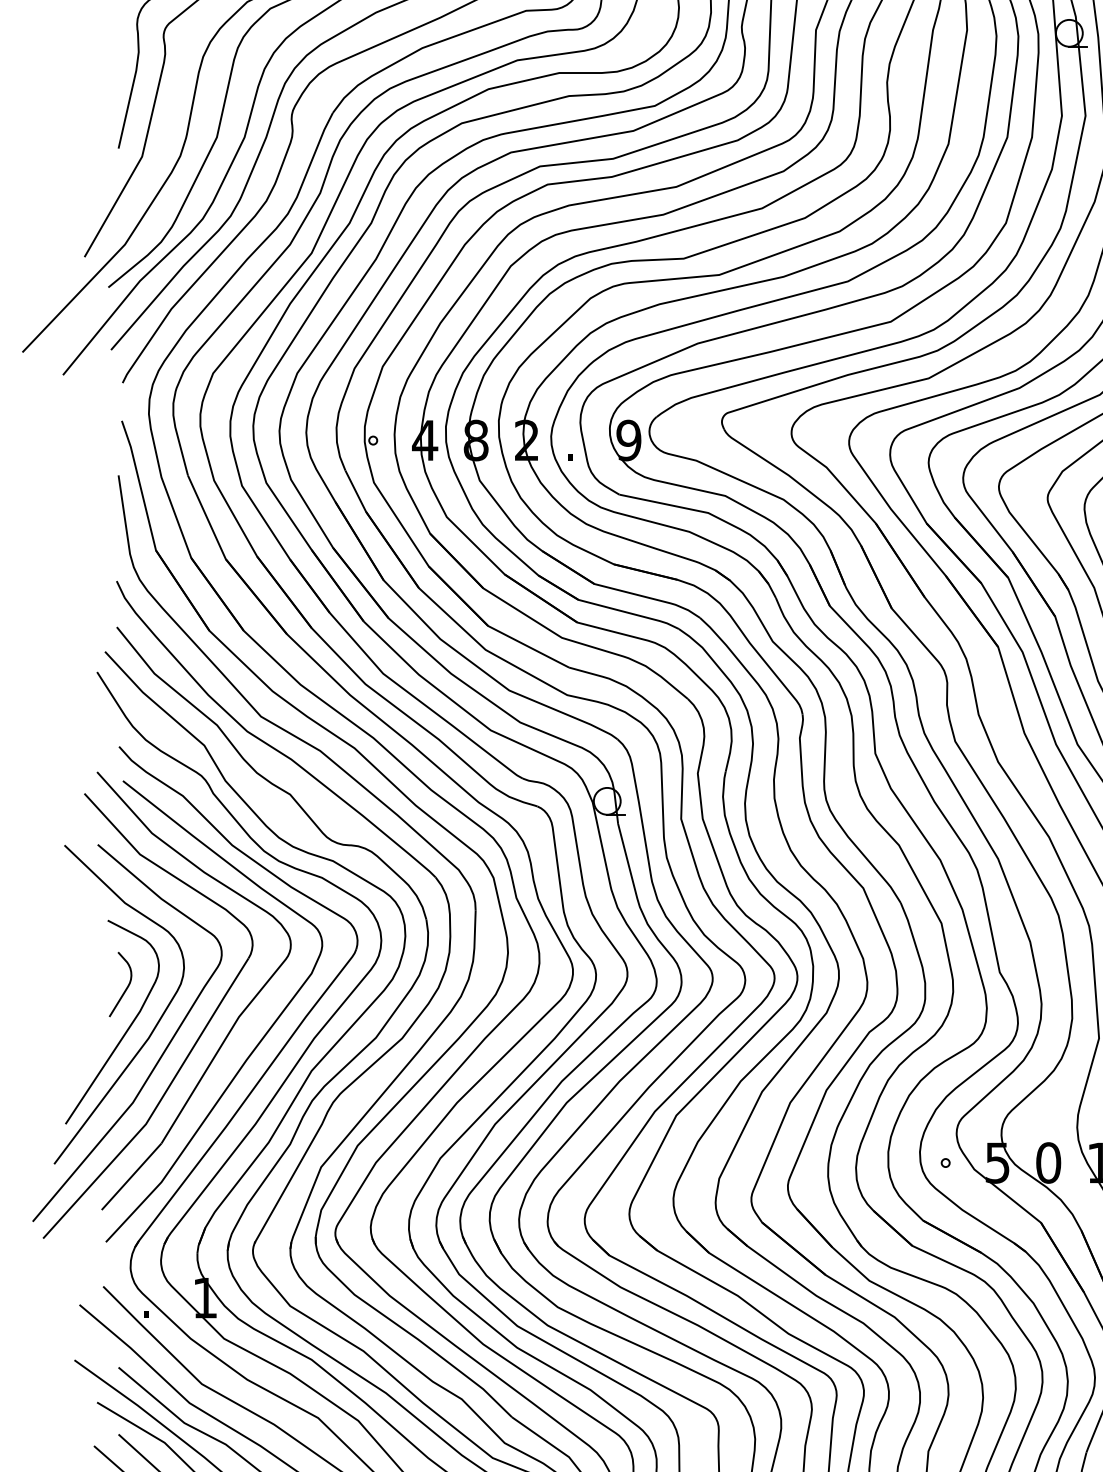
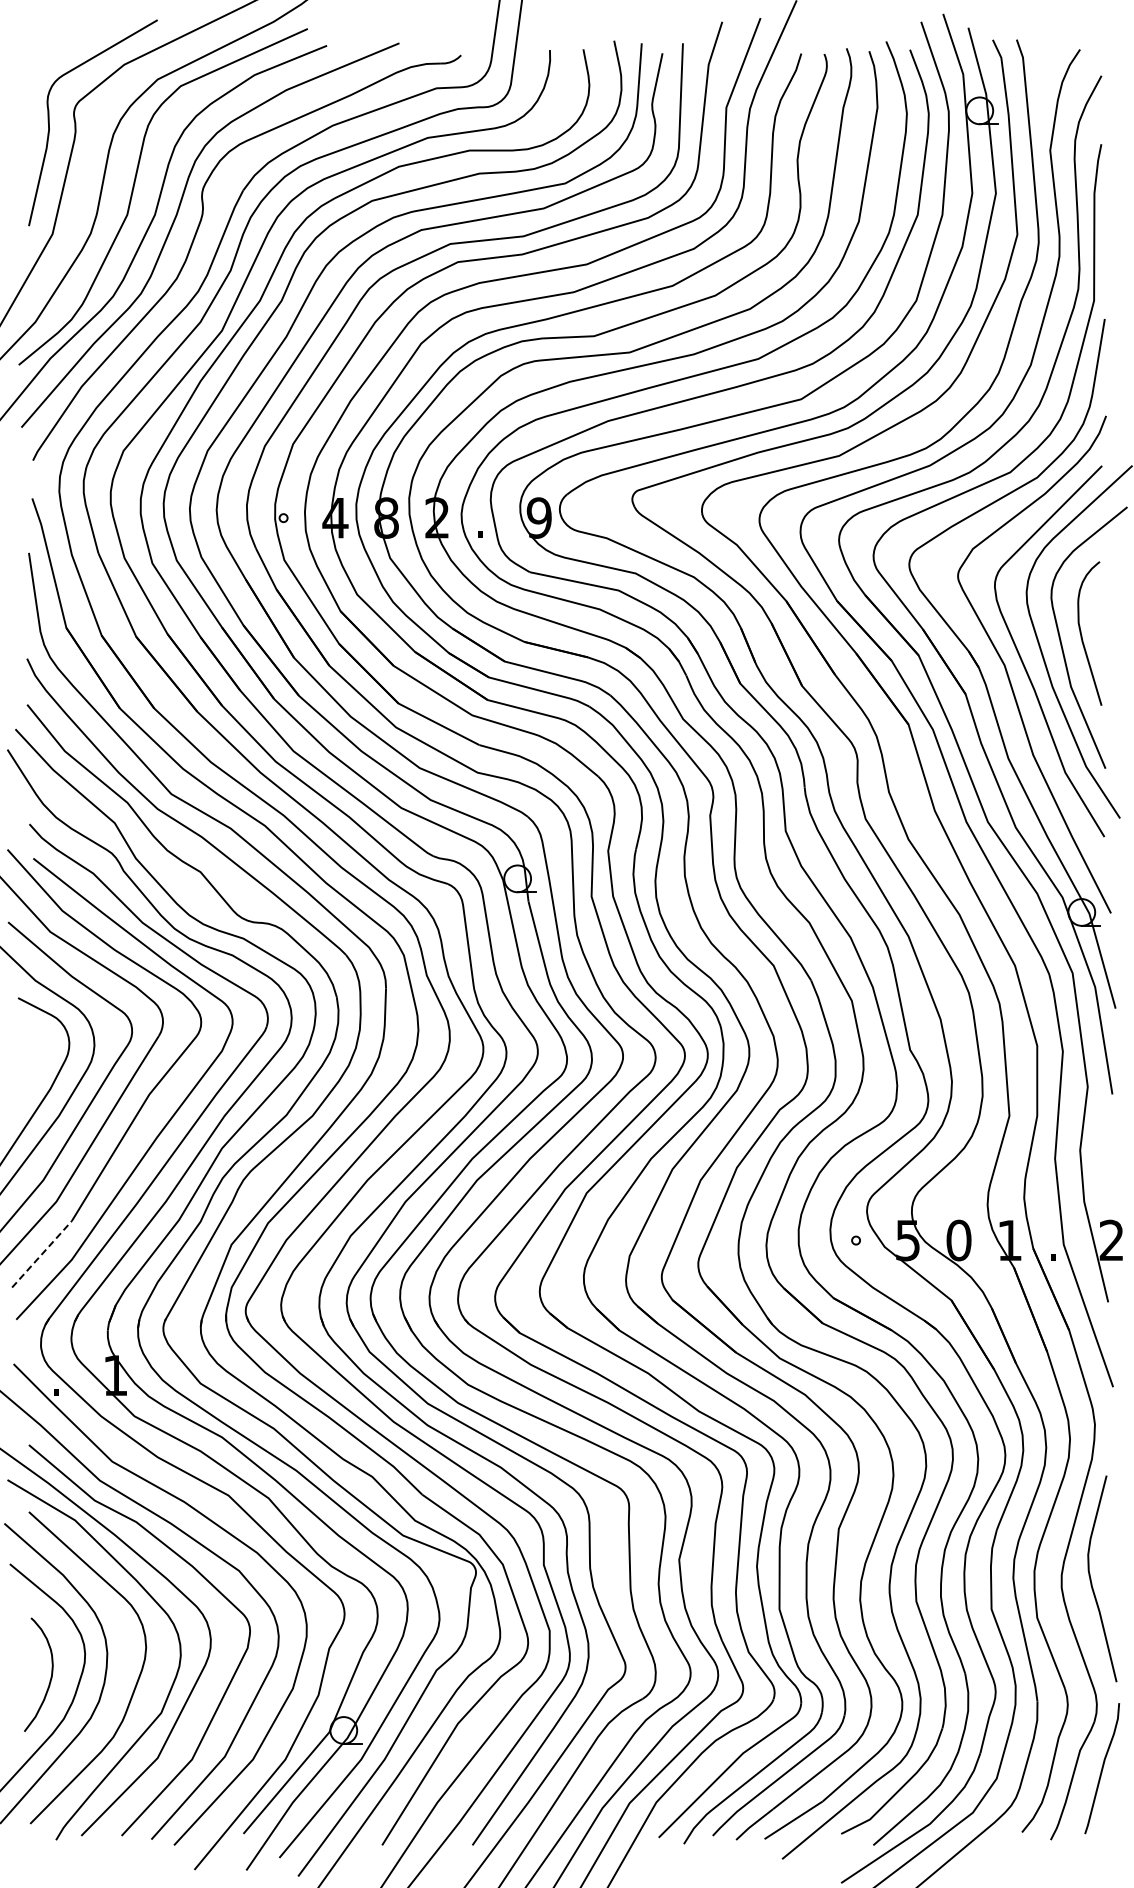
curve: (125, 988) -> (35, 1066), removed
line: (131, 1176) -> (41, 1254), solid -> dashed

